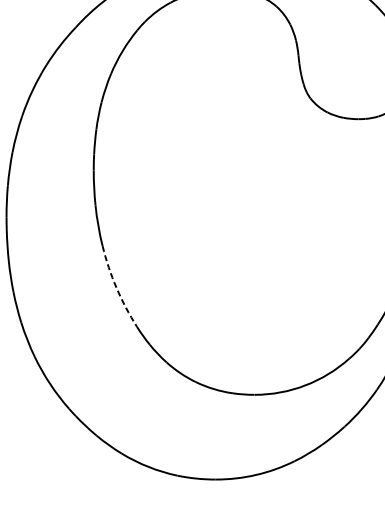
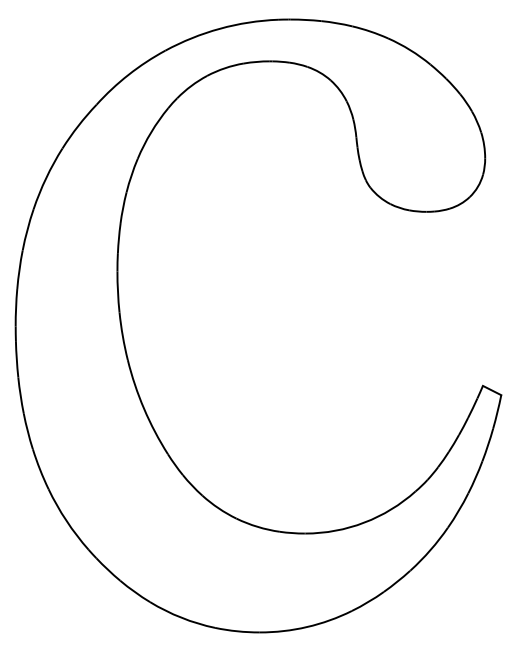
arc: (116, 287) -> (144, 408), dashed -> solid

